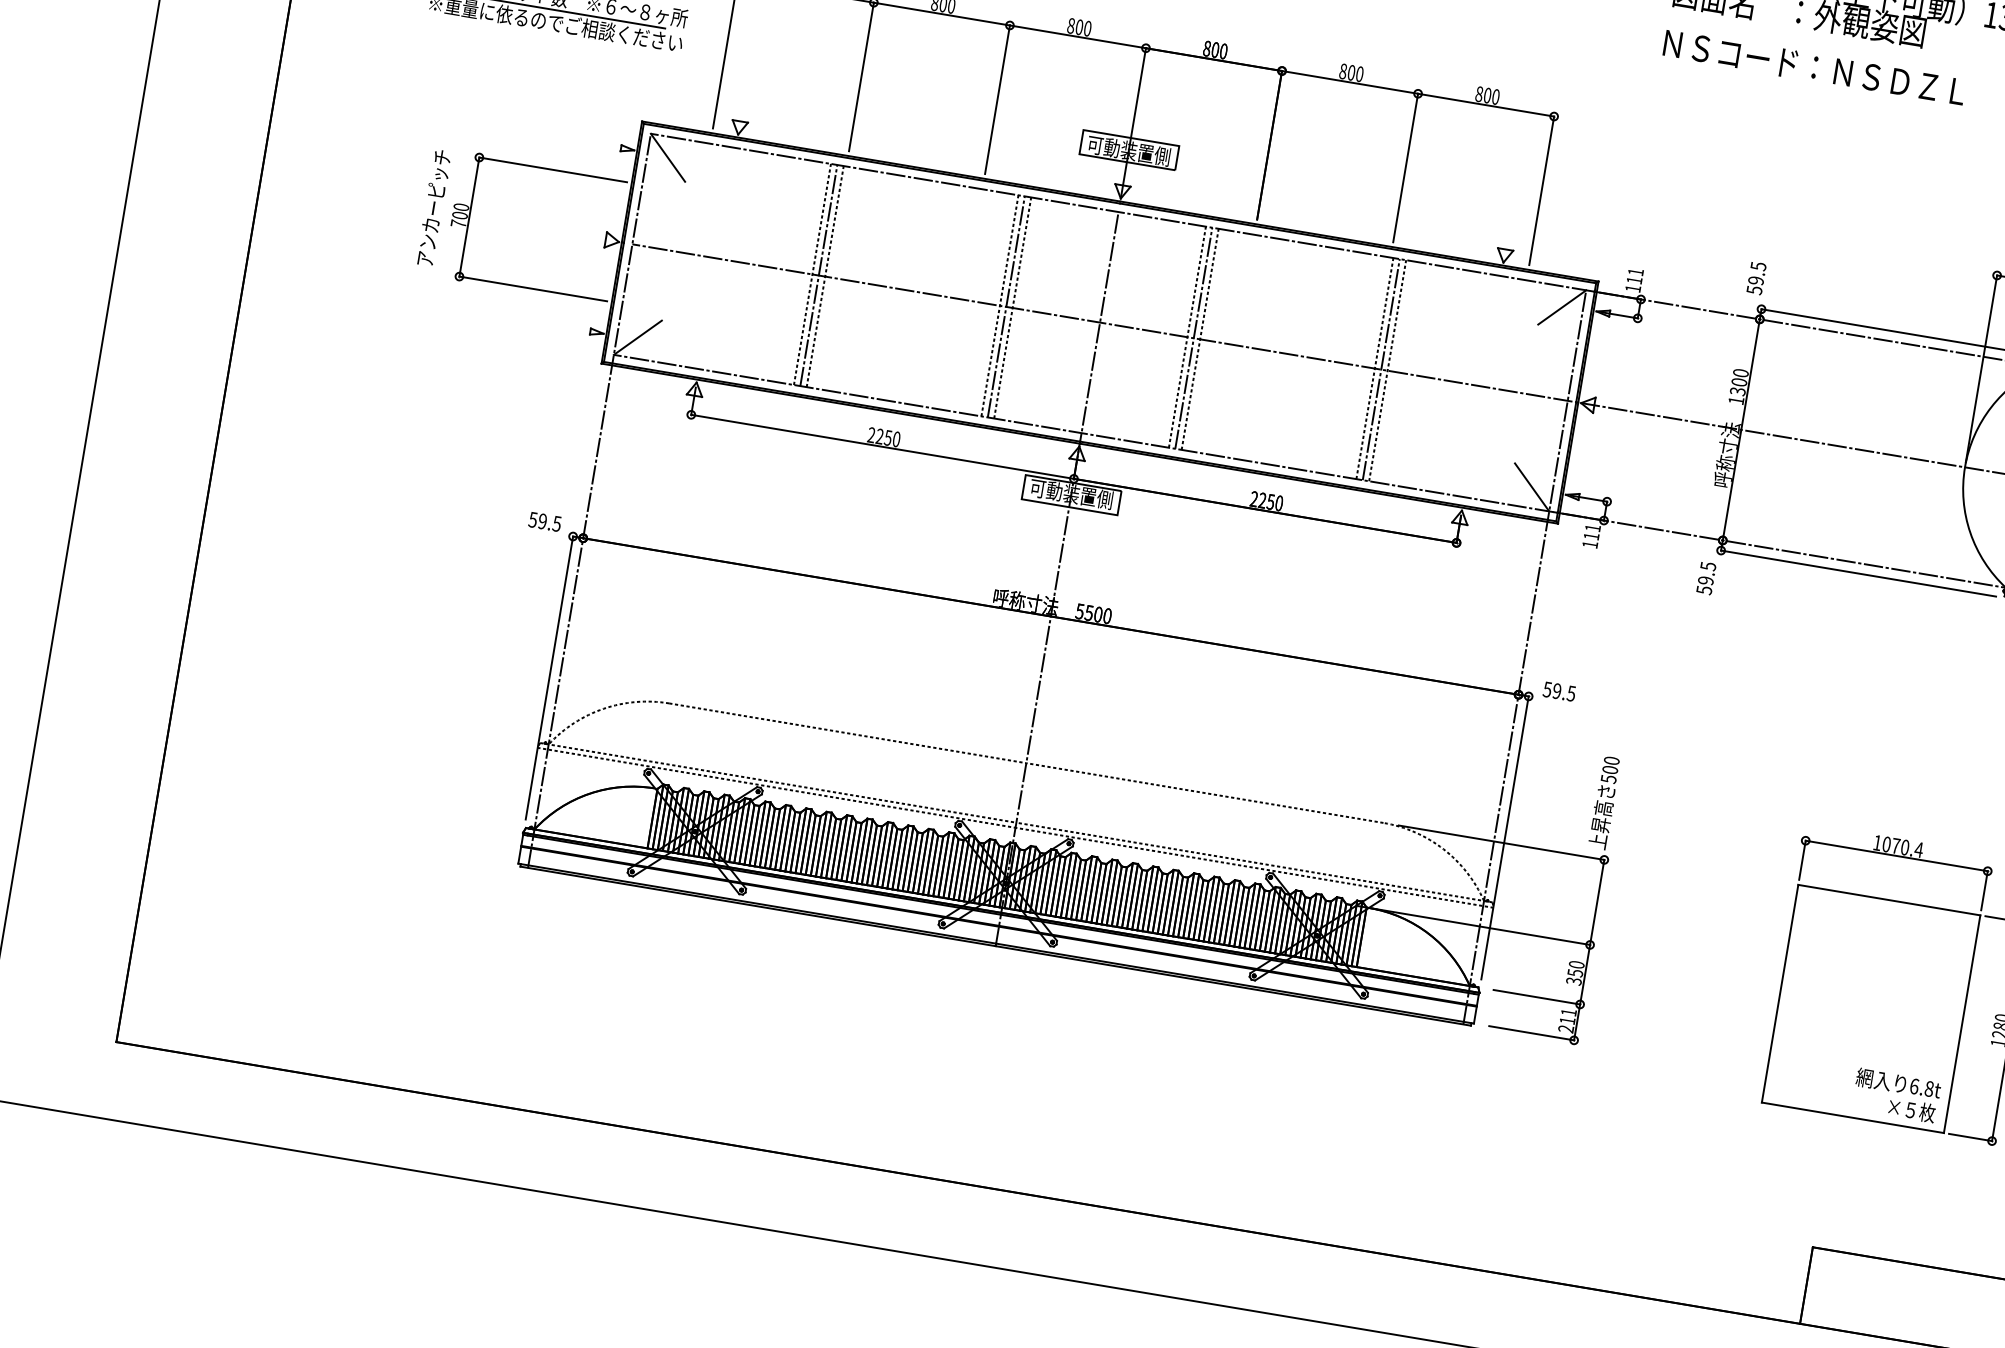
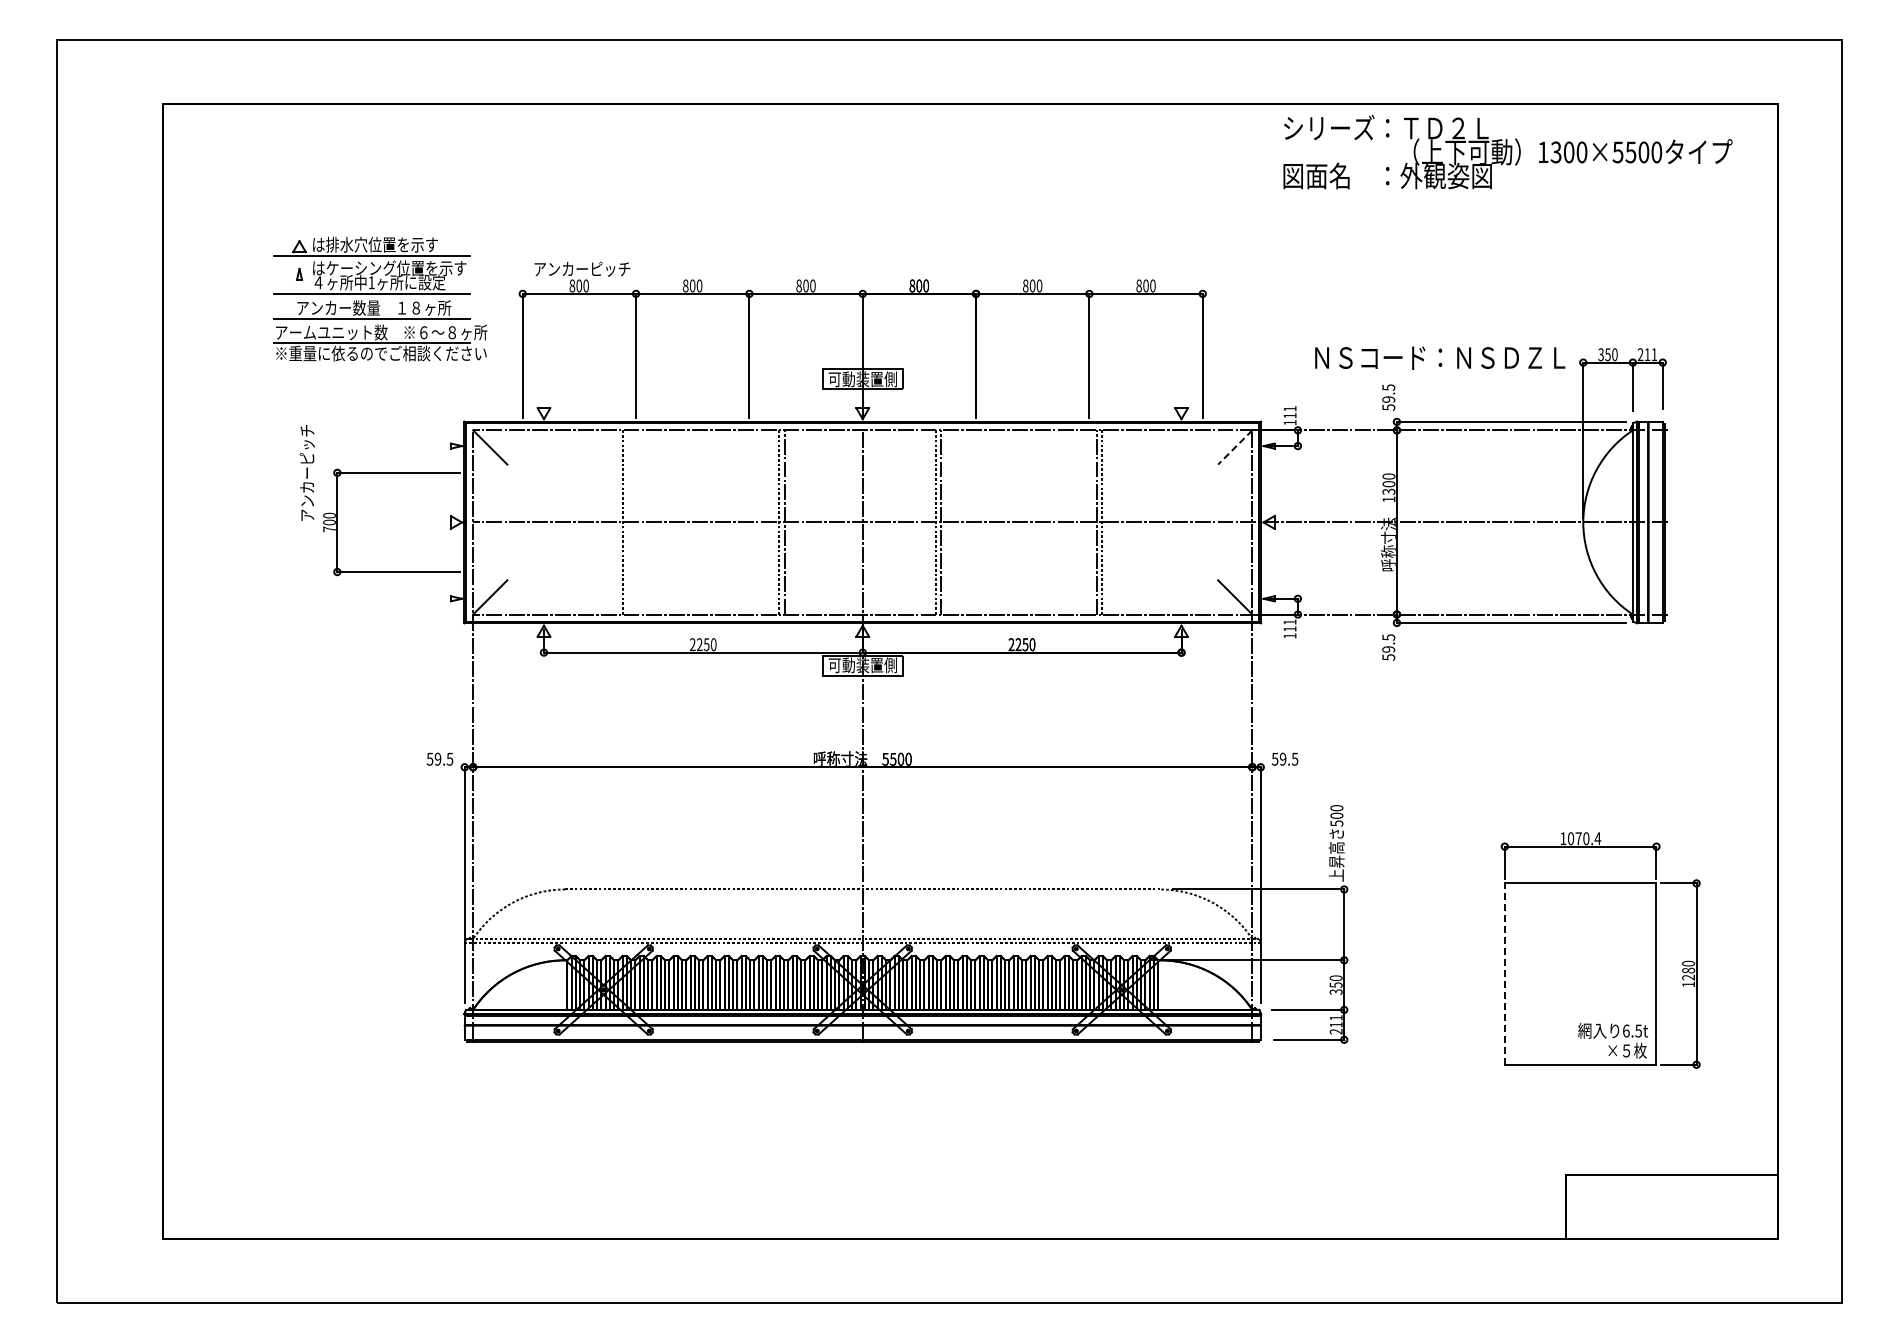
text: (1815, 67) -> (1440, 357), moved
text: (432, 207) -> (306, 472), moved
line: (818, 275) -> (628, 522), removed
line: (824, 276) -> (633, 522), removed
line: (1012, 307) -> (789, 522), removed
line: (1561, 307) -> (1234, 447), solid -> dashed
line: (1200, 339) -> (946, 522), removed
line: (1374, 368) -> (1091, 522), removed
line: (1779, 994) -> (1504, 974), solid -> dashed
text: (1929, 1088) -> (1638, 1030), 6.8t -> 6.5t

